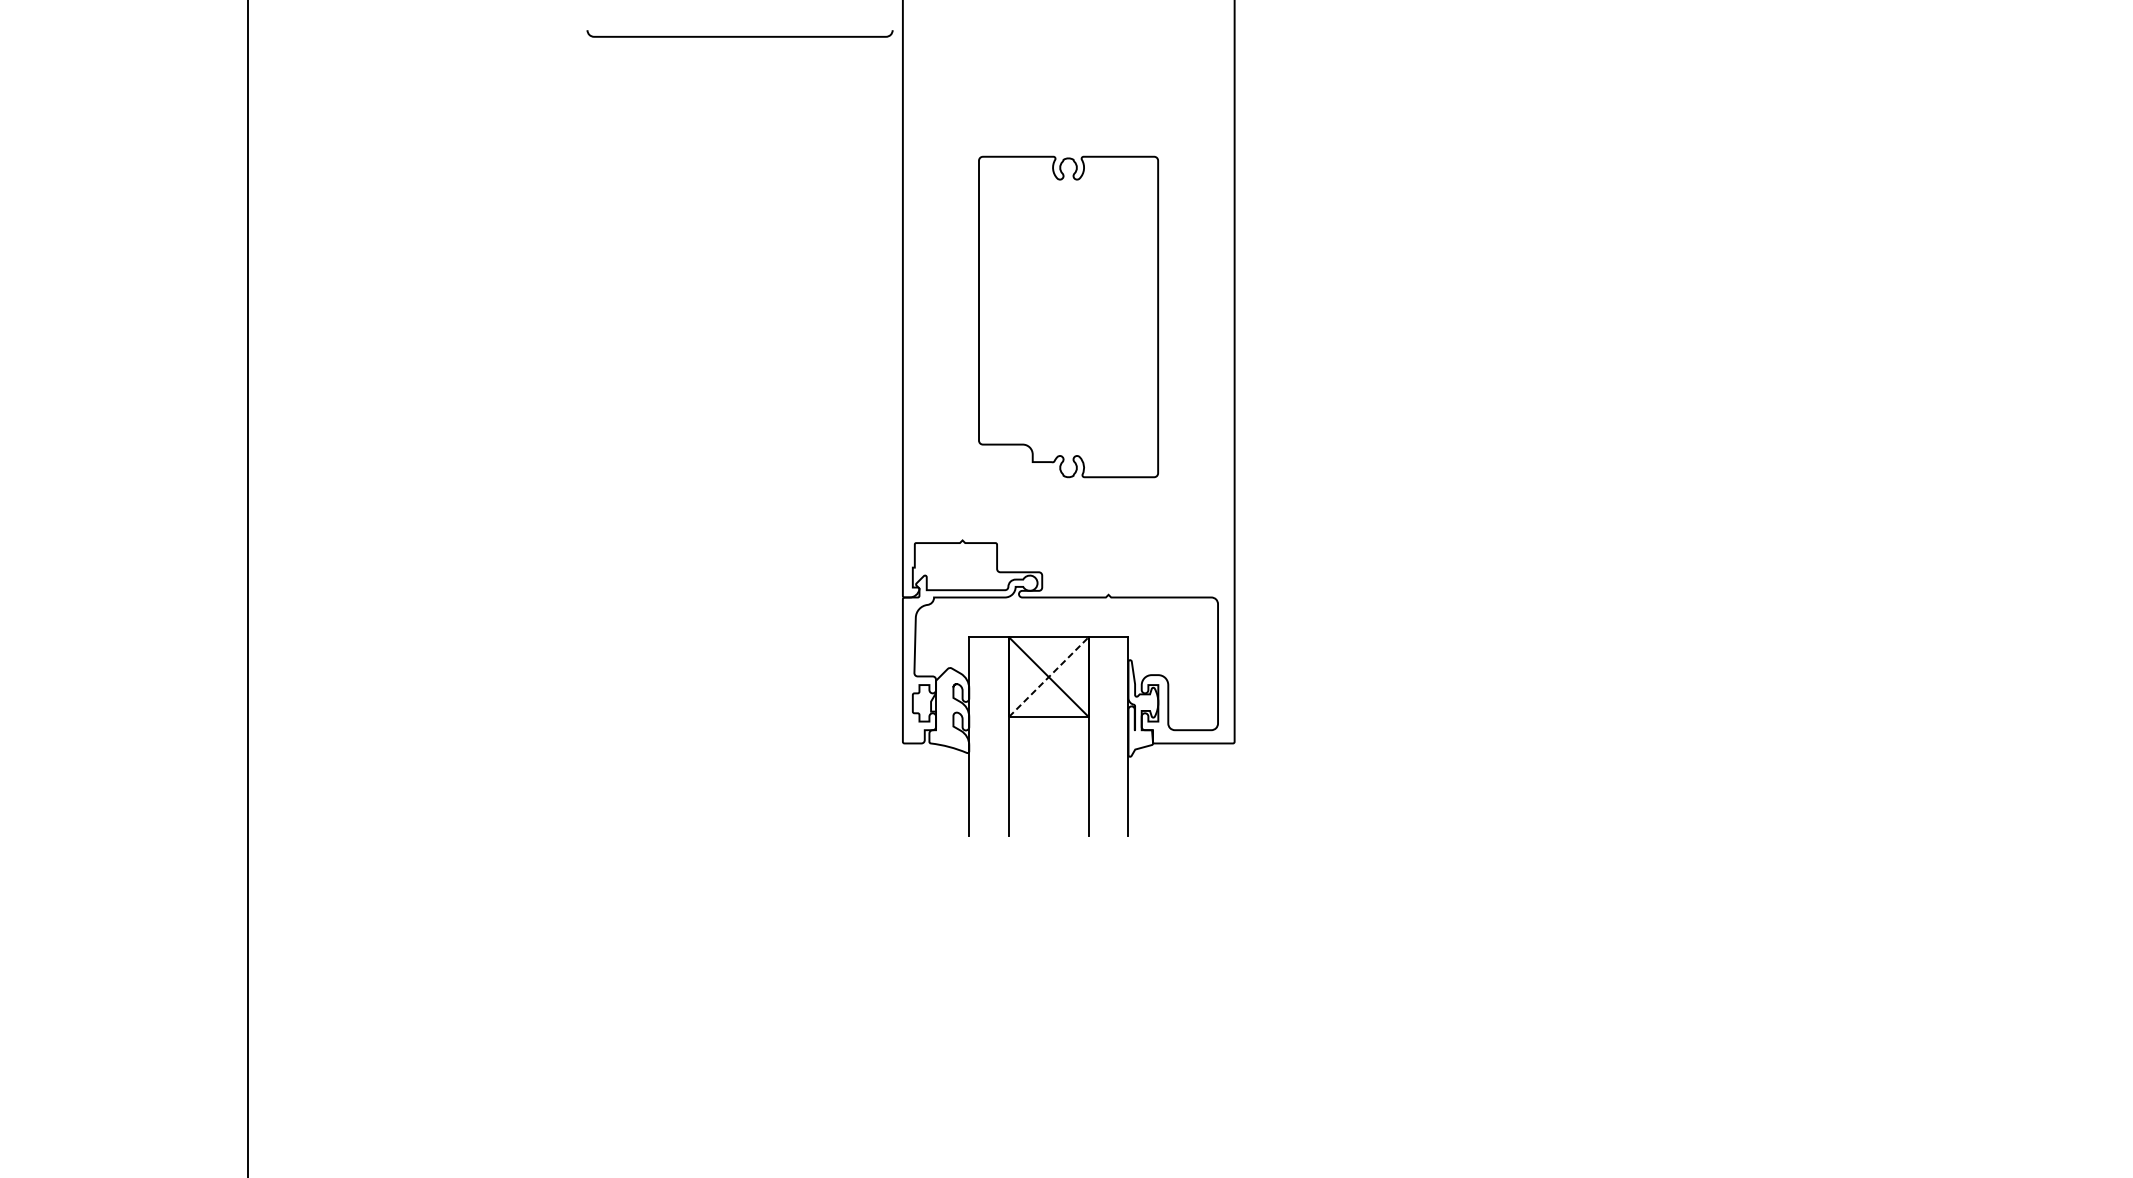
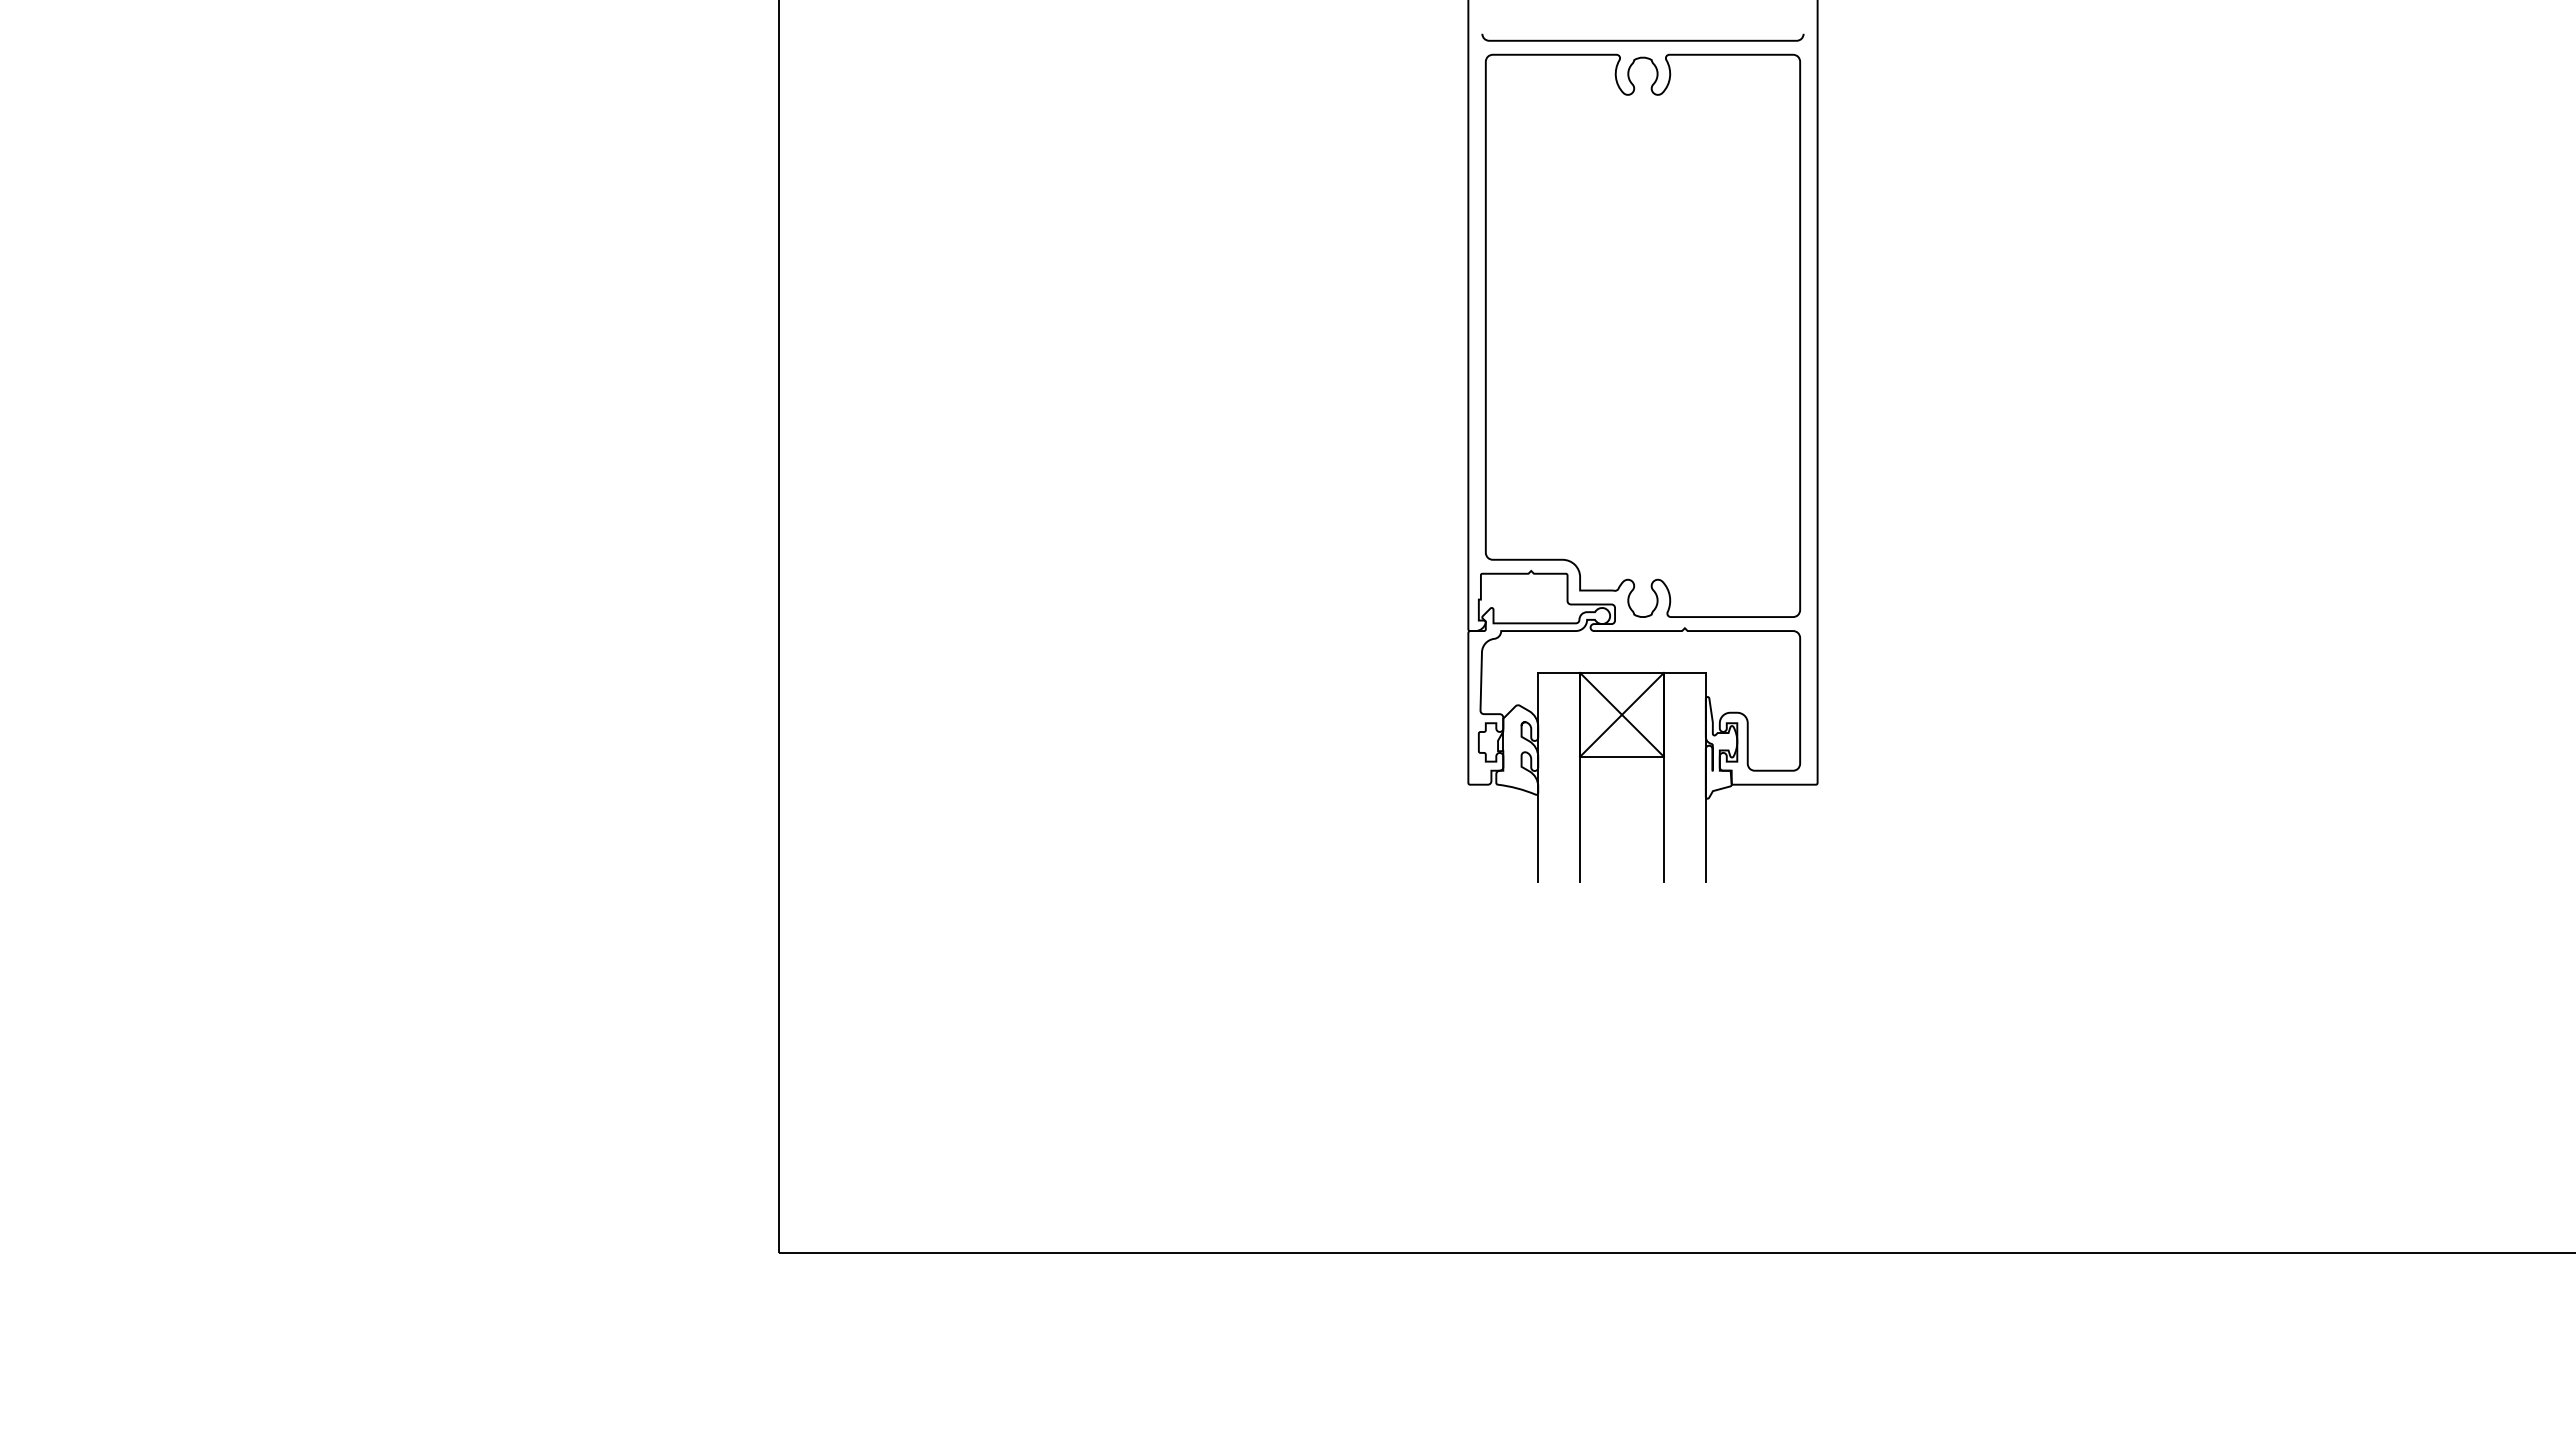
curve: (739, 35) -> (1642, 39), moved
part: (1068, 316) -> (1642, 335), size x1.67
line: (1049, 676) -> (1622, 714), dashed -> solid

